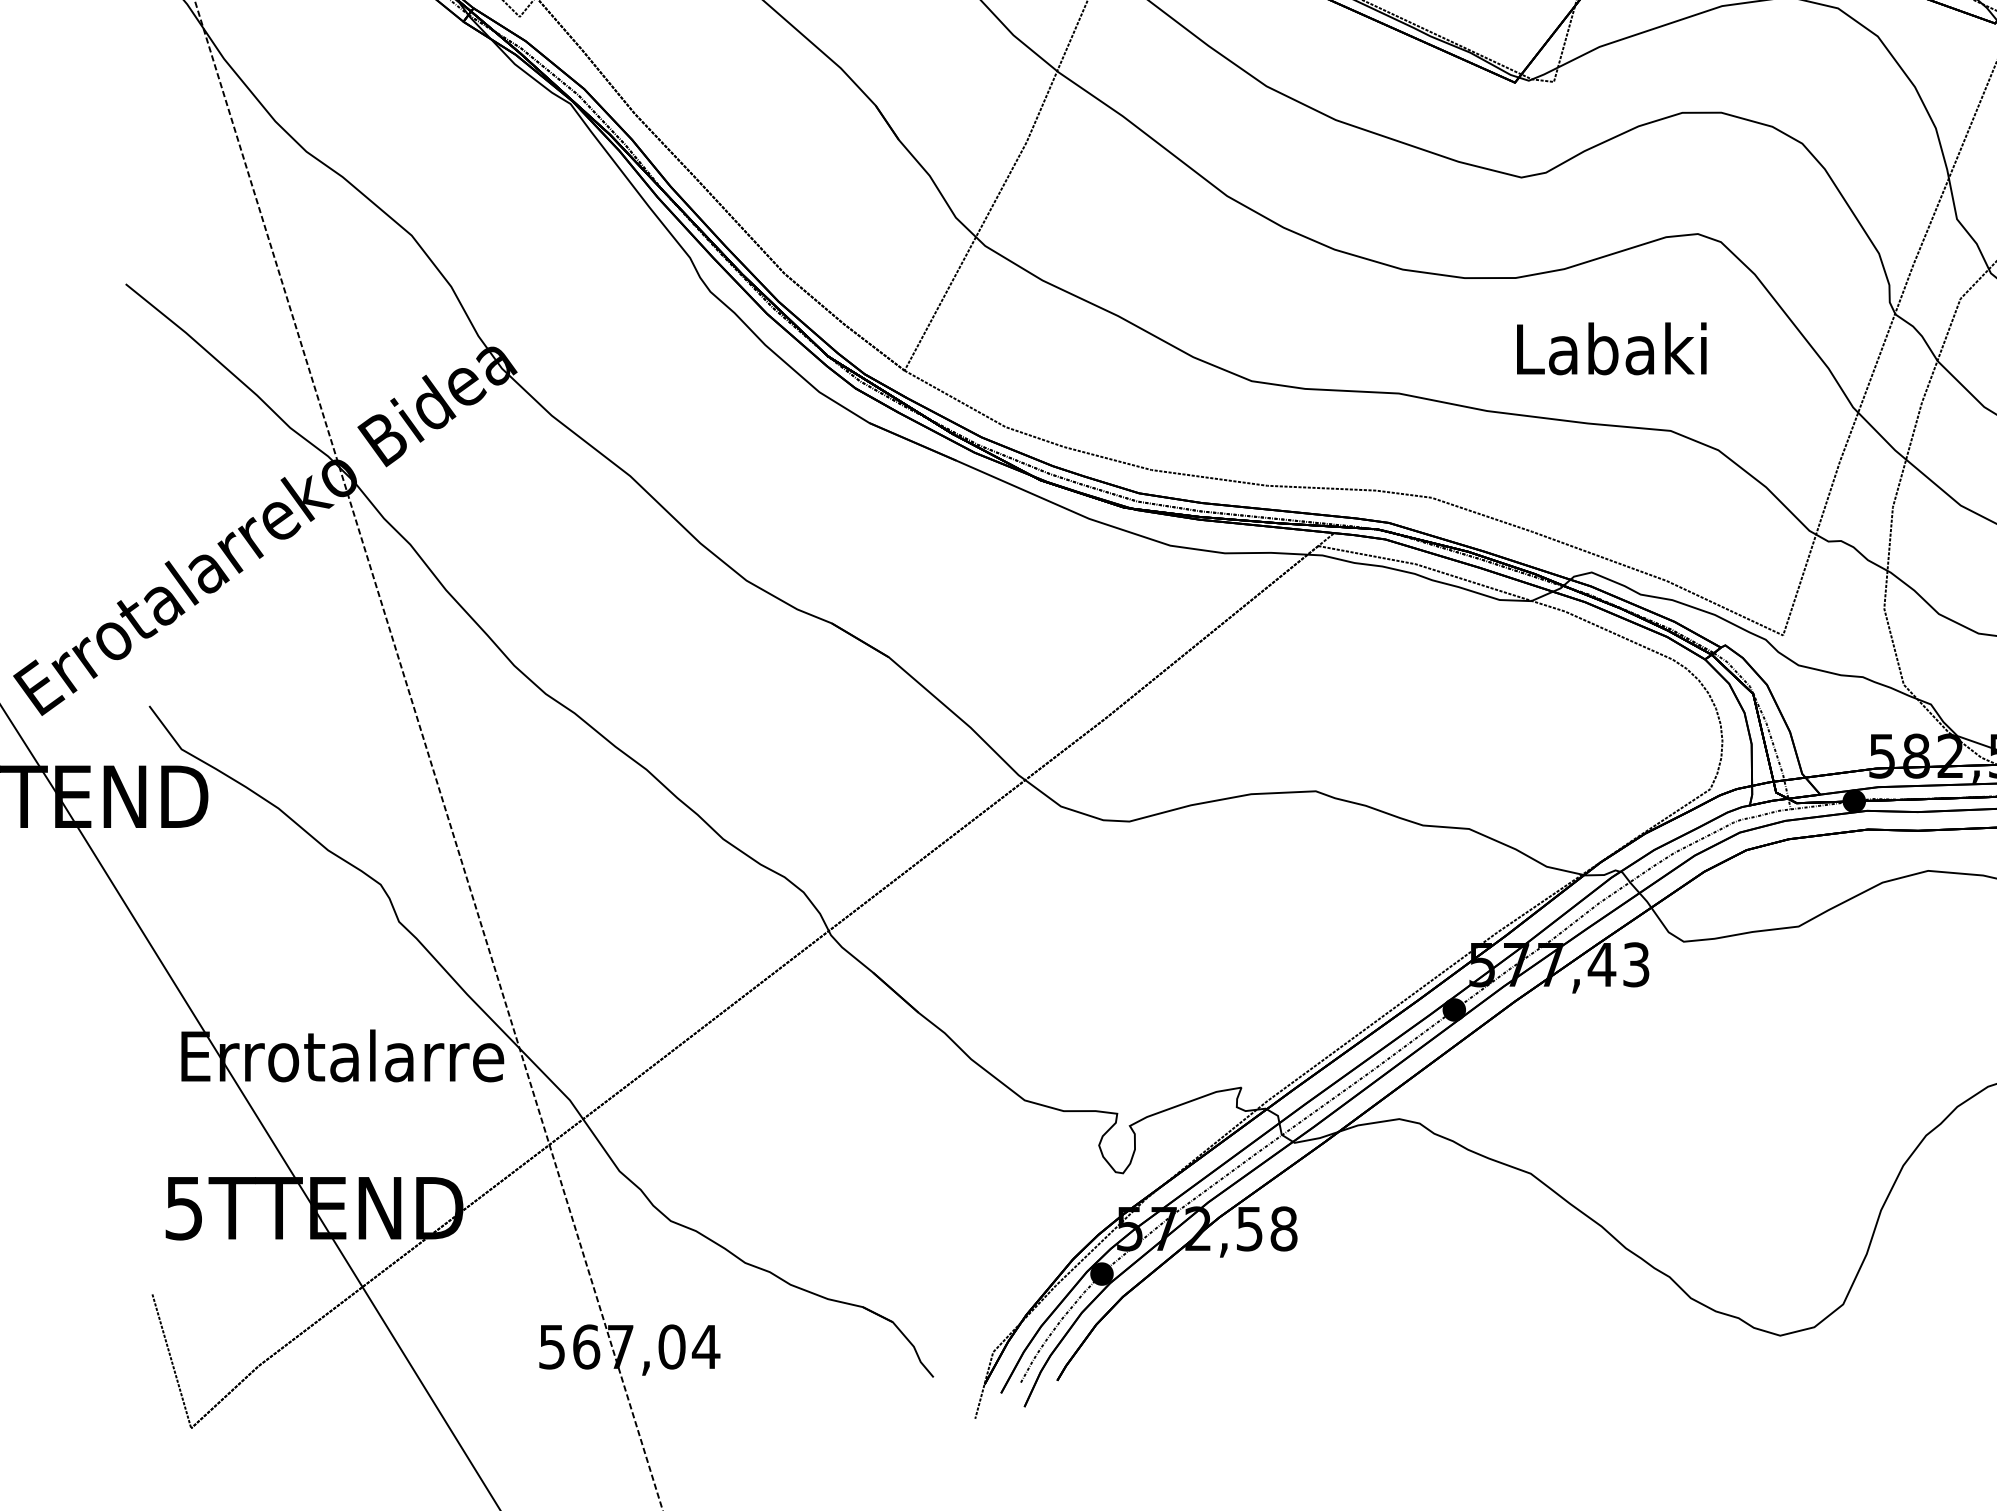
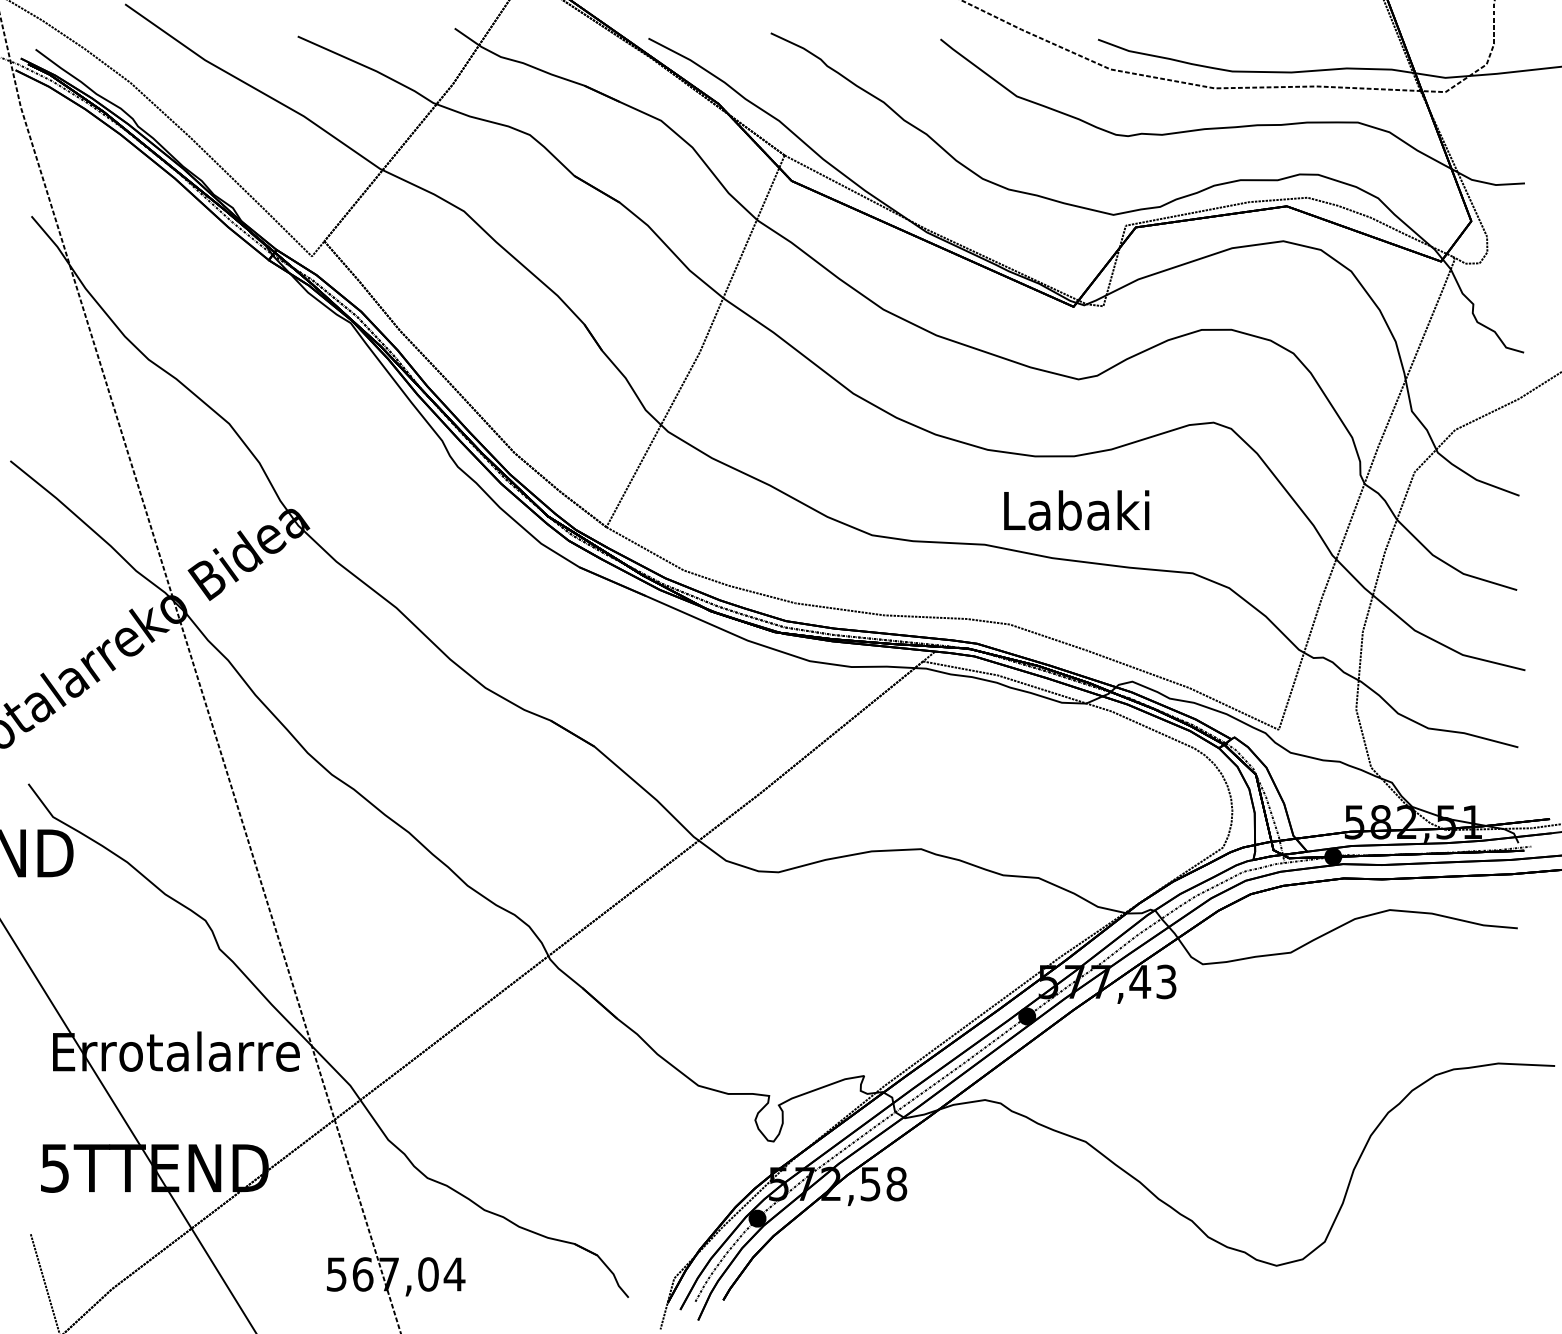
text: (1611, 348) -> (1076, 510), moved

